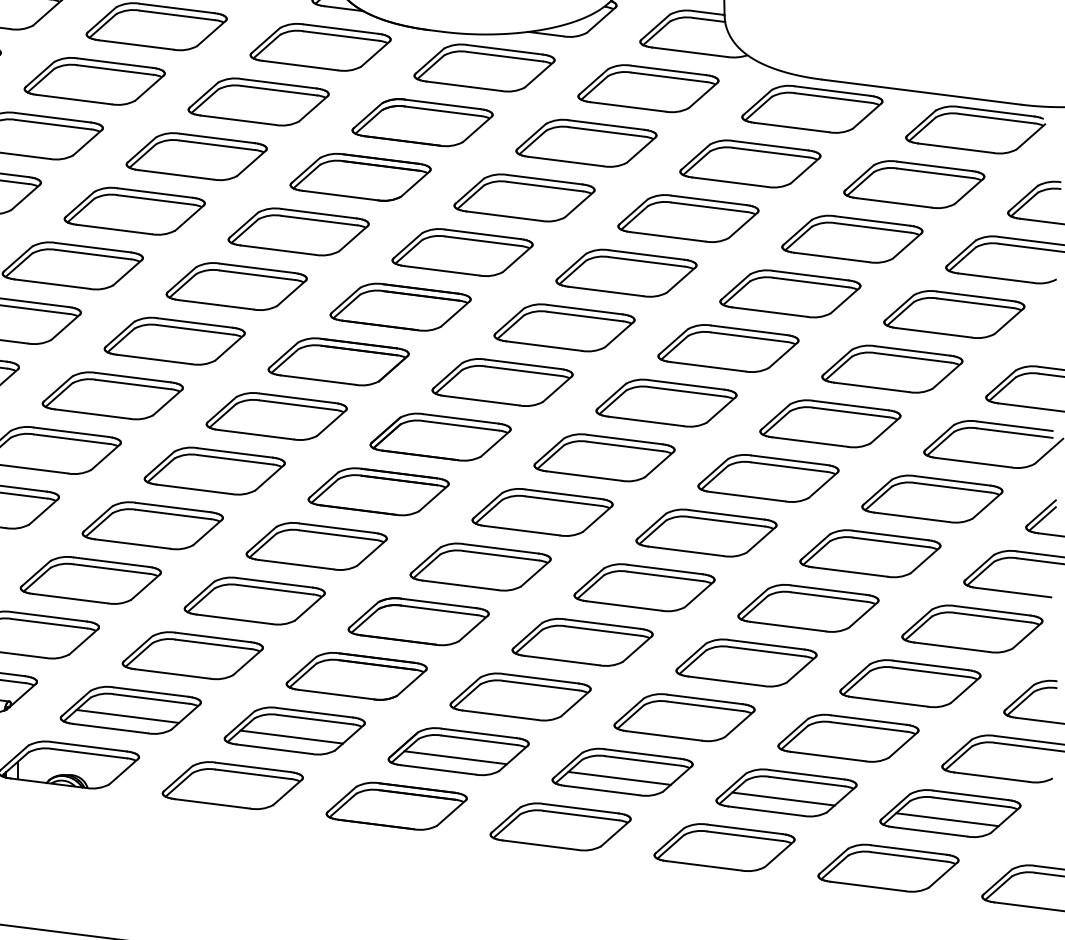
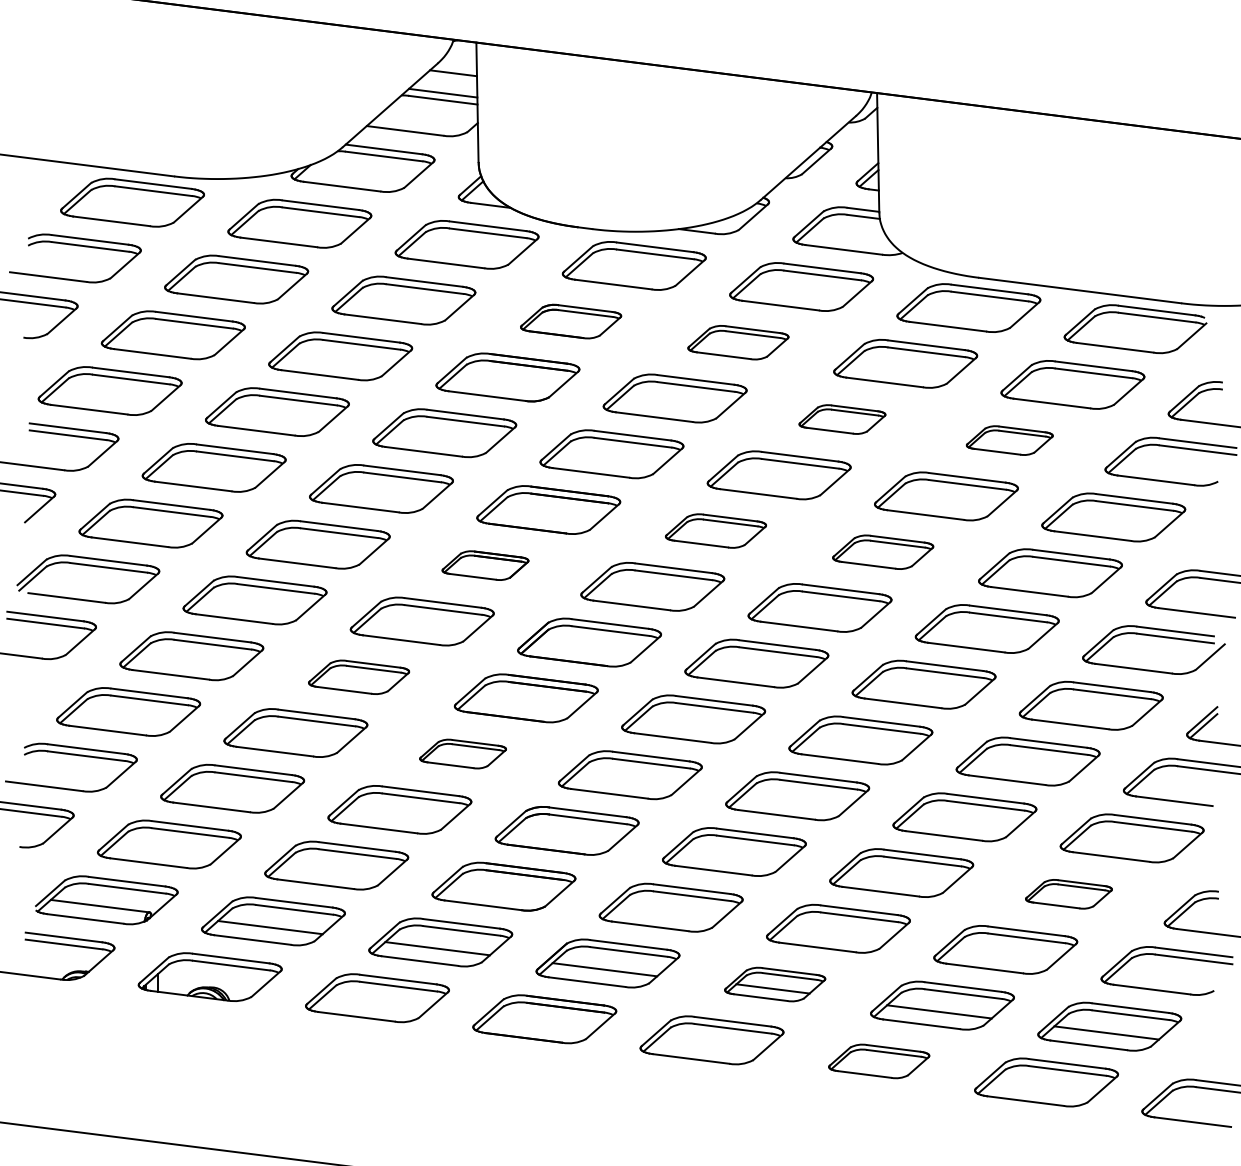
part: (421, 122) -> (570, 321), size x0.7
part: (586, 143) -> (738, 342), size x0.7
part: (688, 218) -> (842, 419), size x0.6
part: (852, 239) -> (1009, 440), size x0.6
part: (564, 327) -> (715, 530), size x0.7
part: (727, 348) -> (882, 552), size x0.7
part: (338, 361) -> (485, 565), size x0.6
part: (214, 471) -> (358, 677), size x0.7
part: (316, 545) -> (462, 753), size x0.6
part: (910, 684) -> (1068, 894), size x0.6
part: (621, 772) -> (774, 984), size x0.7
part: (723, 847) -> (878, 1061), size x0.7

